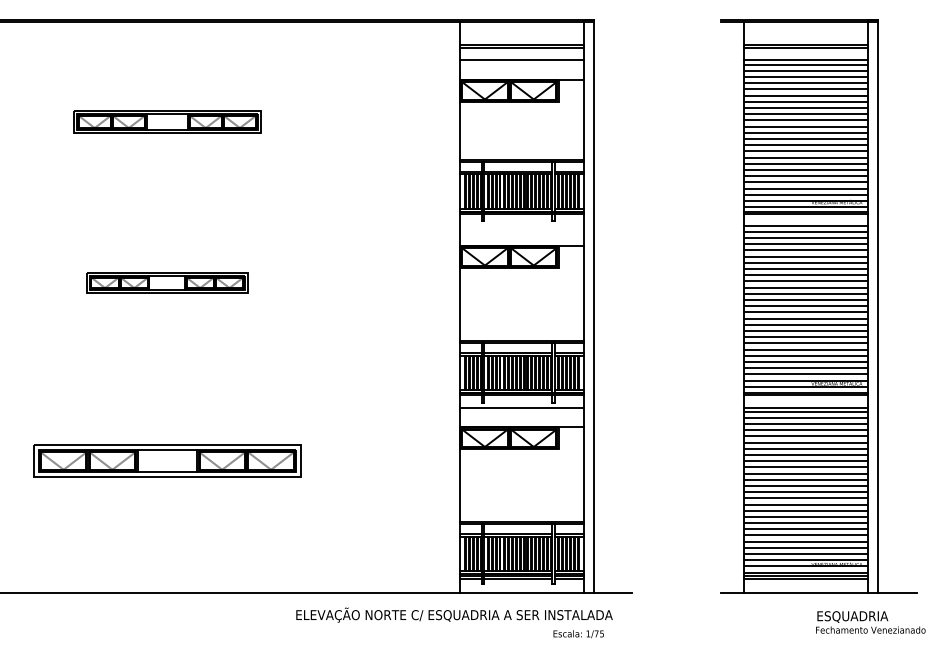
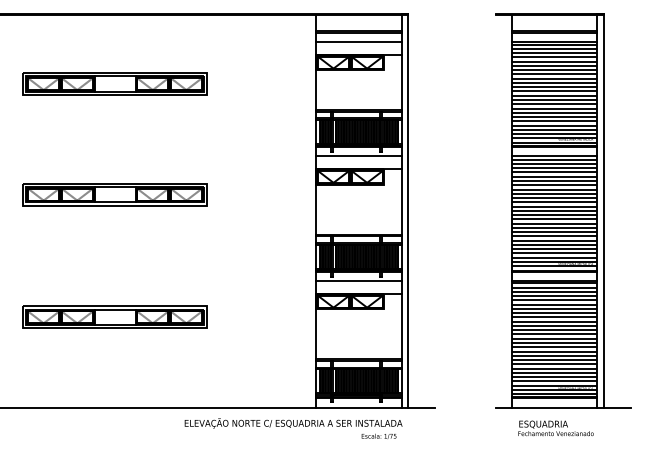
part: (166, 121) -> (114, 83), size x1.43
line: (521, 225) -> (358, 155), added
part: (166, 282) -> (114, 194), size x1.67
text: (454, 622) -> (293, 428), moved
text: (870, 622) -> (555, 428), moved

